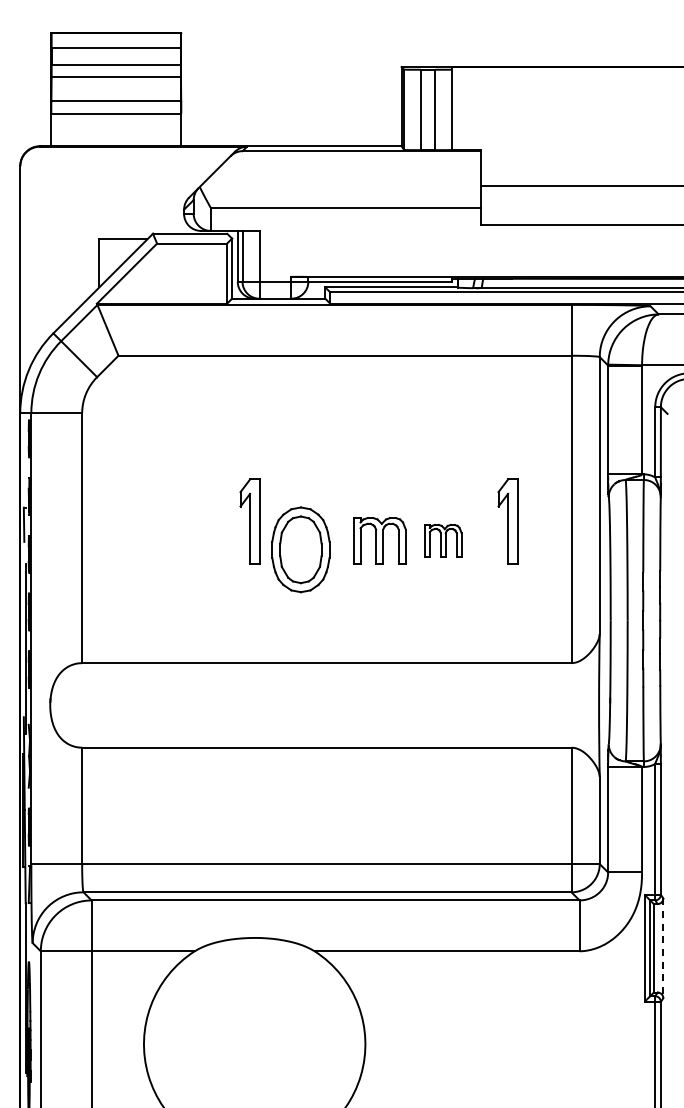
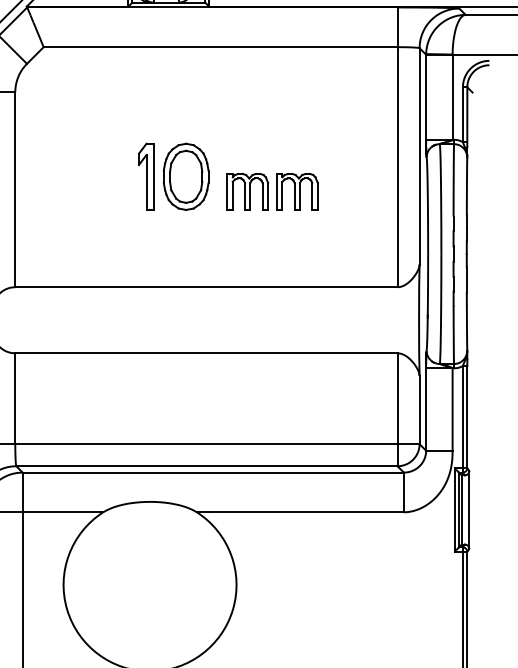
part: (507, 521) -> (347, 176), removed
part: (443, 540) -> (297, 191), size x1.43
part: (300, 549) -> (185, 176), moved
line: (663, 948) -> (469, 510), dashed -> solid

